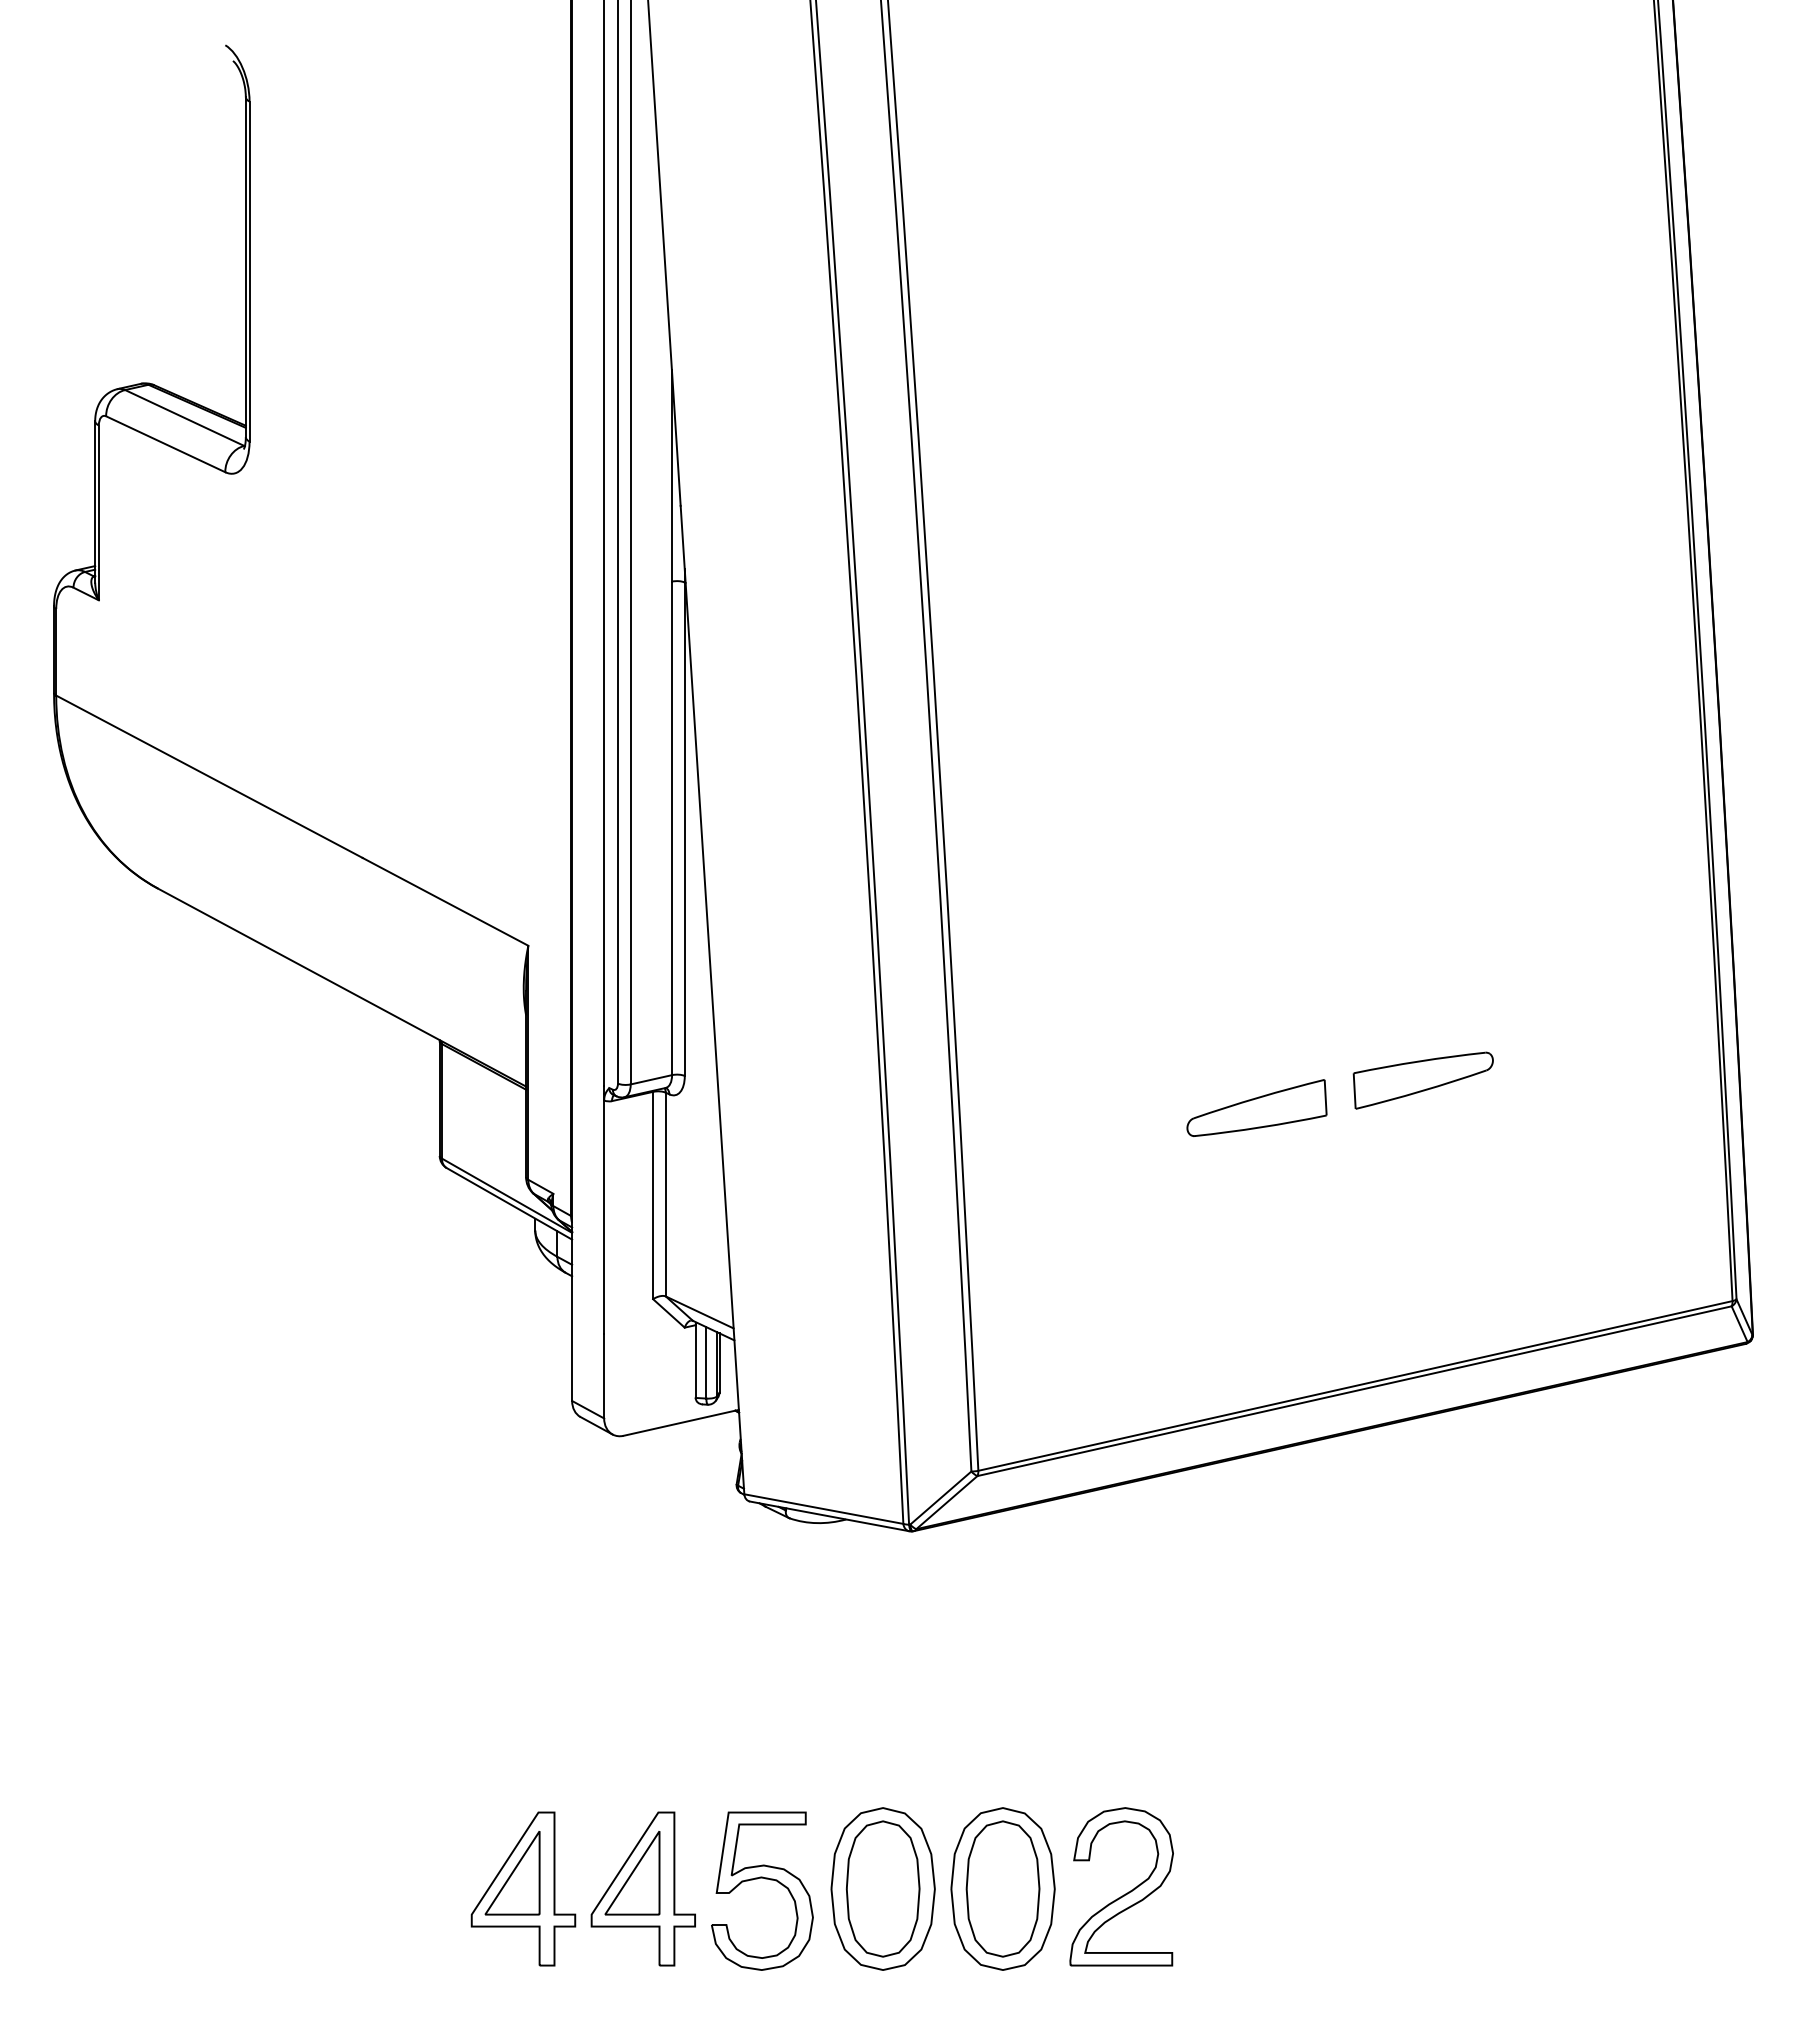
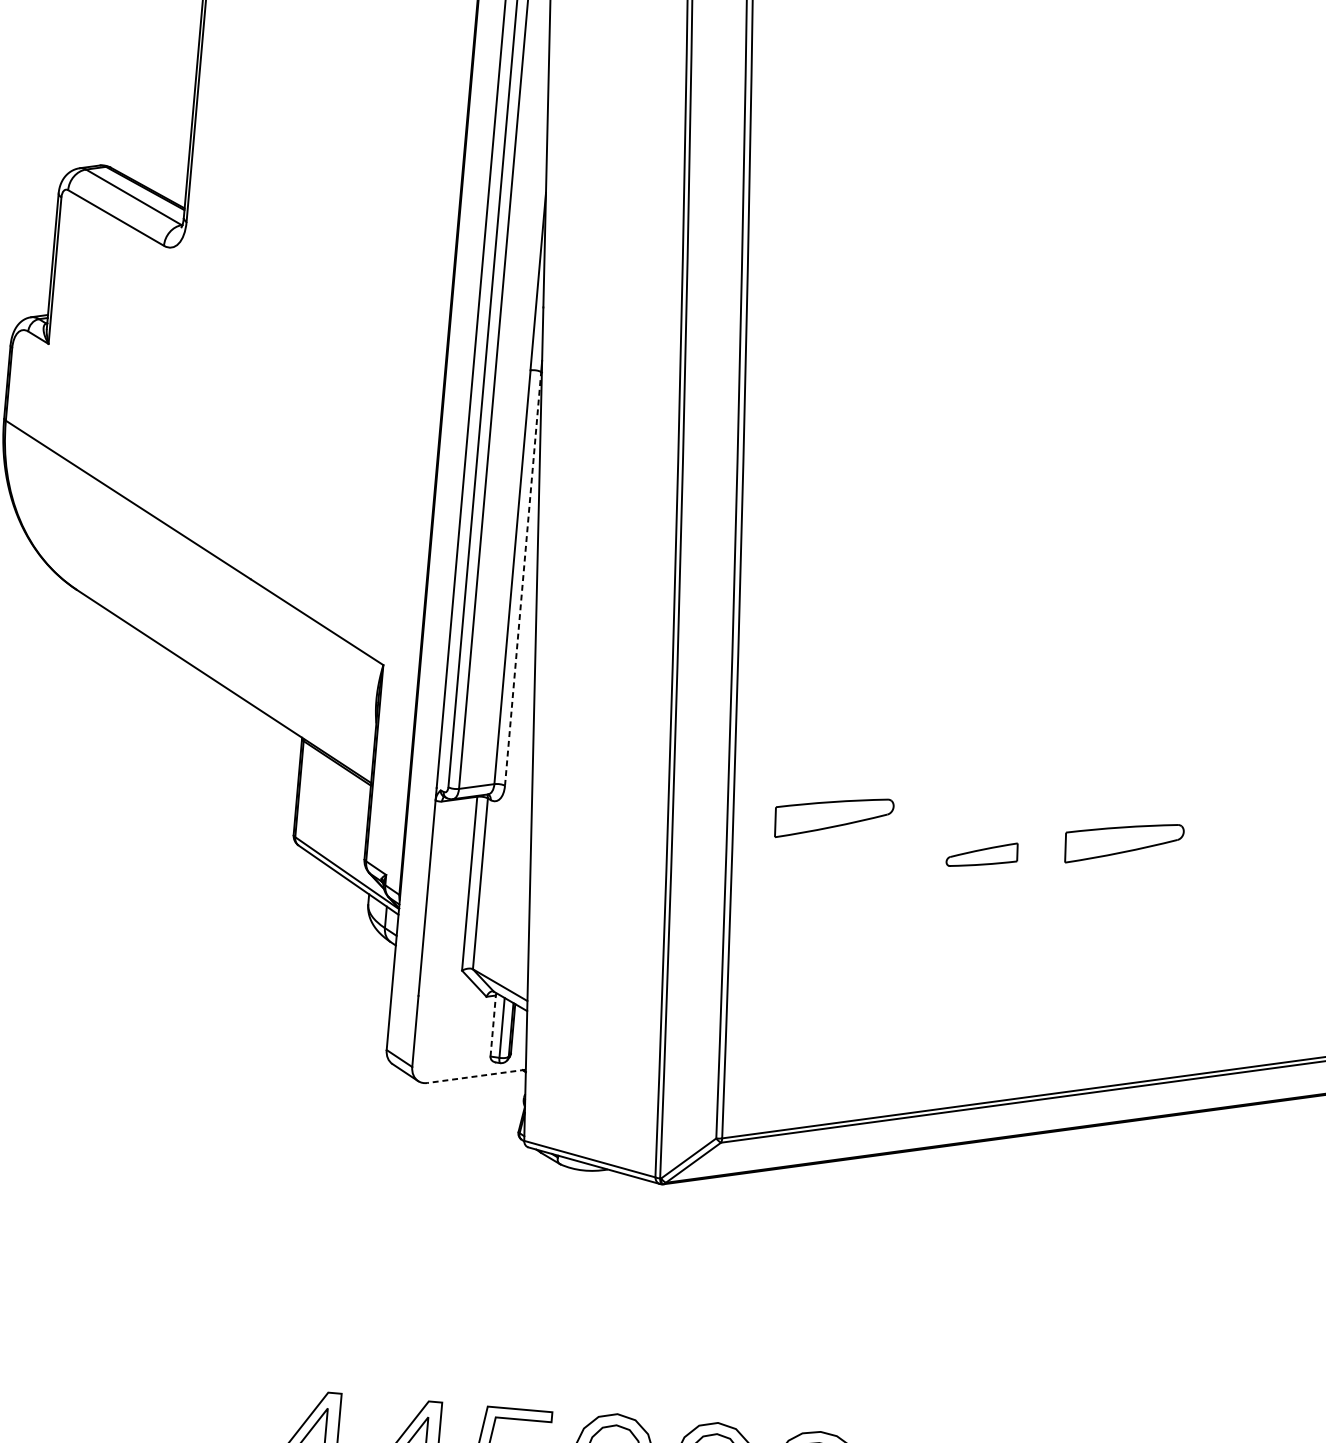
line: (684, 829) -> (522, 579), solid -> dashed
part: (1076, 1080) -> (833, 818), added
part: (1256, 1107) -> (982, 854), size x0.6
line: (695, 1361) -> (493, 1025), solid -> dashed
line: (680, 1422) -> (475, 1076), solid -> dashed

